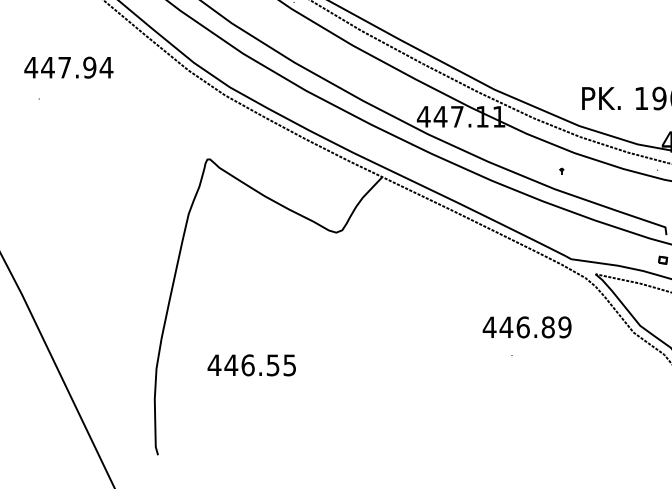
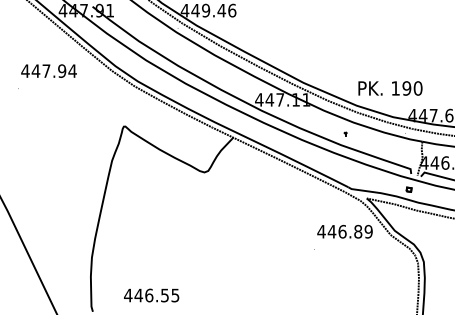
text: (67, 66) -> (48, 70), moved
text: (526, 326) -> (344, 231), moved
text: (251, 365) -> (151, 295), moved

